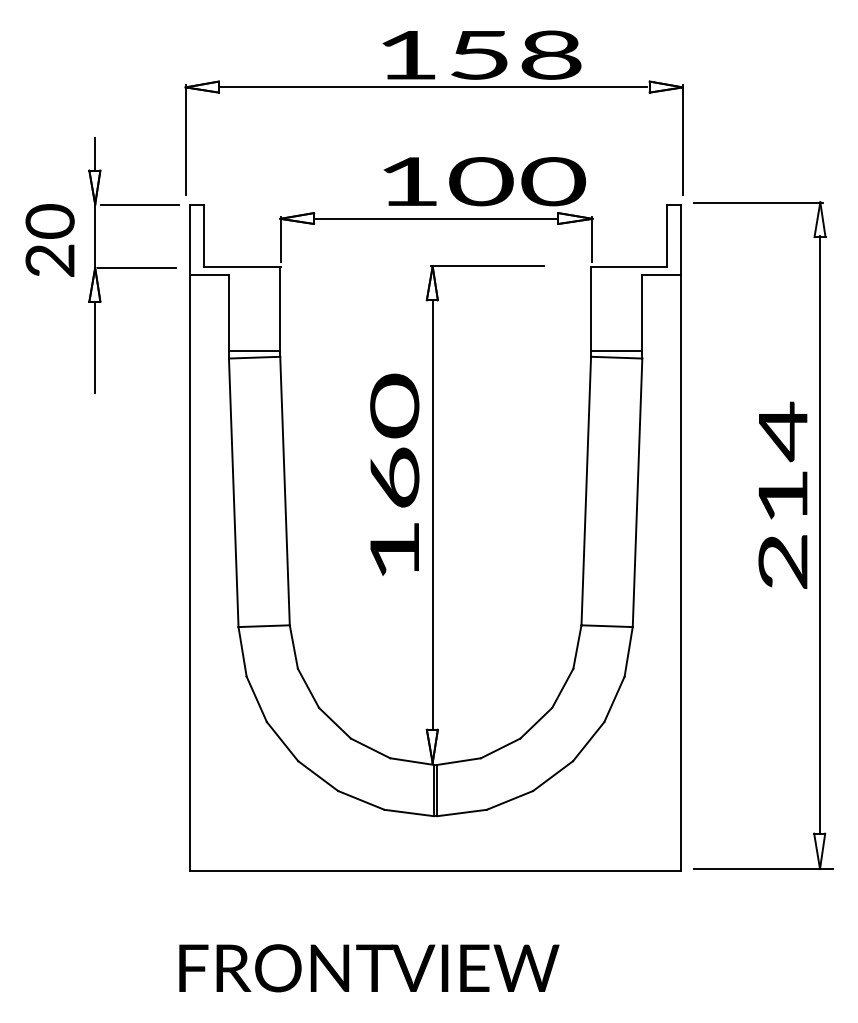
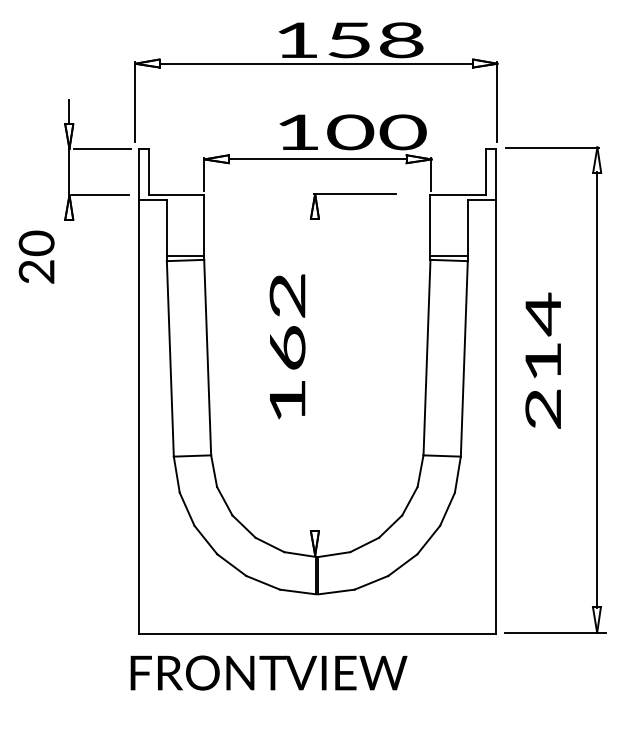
text: (49, 239) -> (36, 256), moved
line: (95, 346) -> (69, 252), removed
text: (394, 405) -> (287, 295), 160 -> 162
text: (782, 495) -> (542, 360), moved
line: (433, 514) -> (315, 374), removed
text: (368, 967) -> (268, 672), moved

